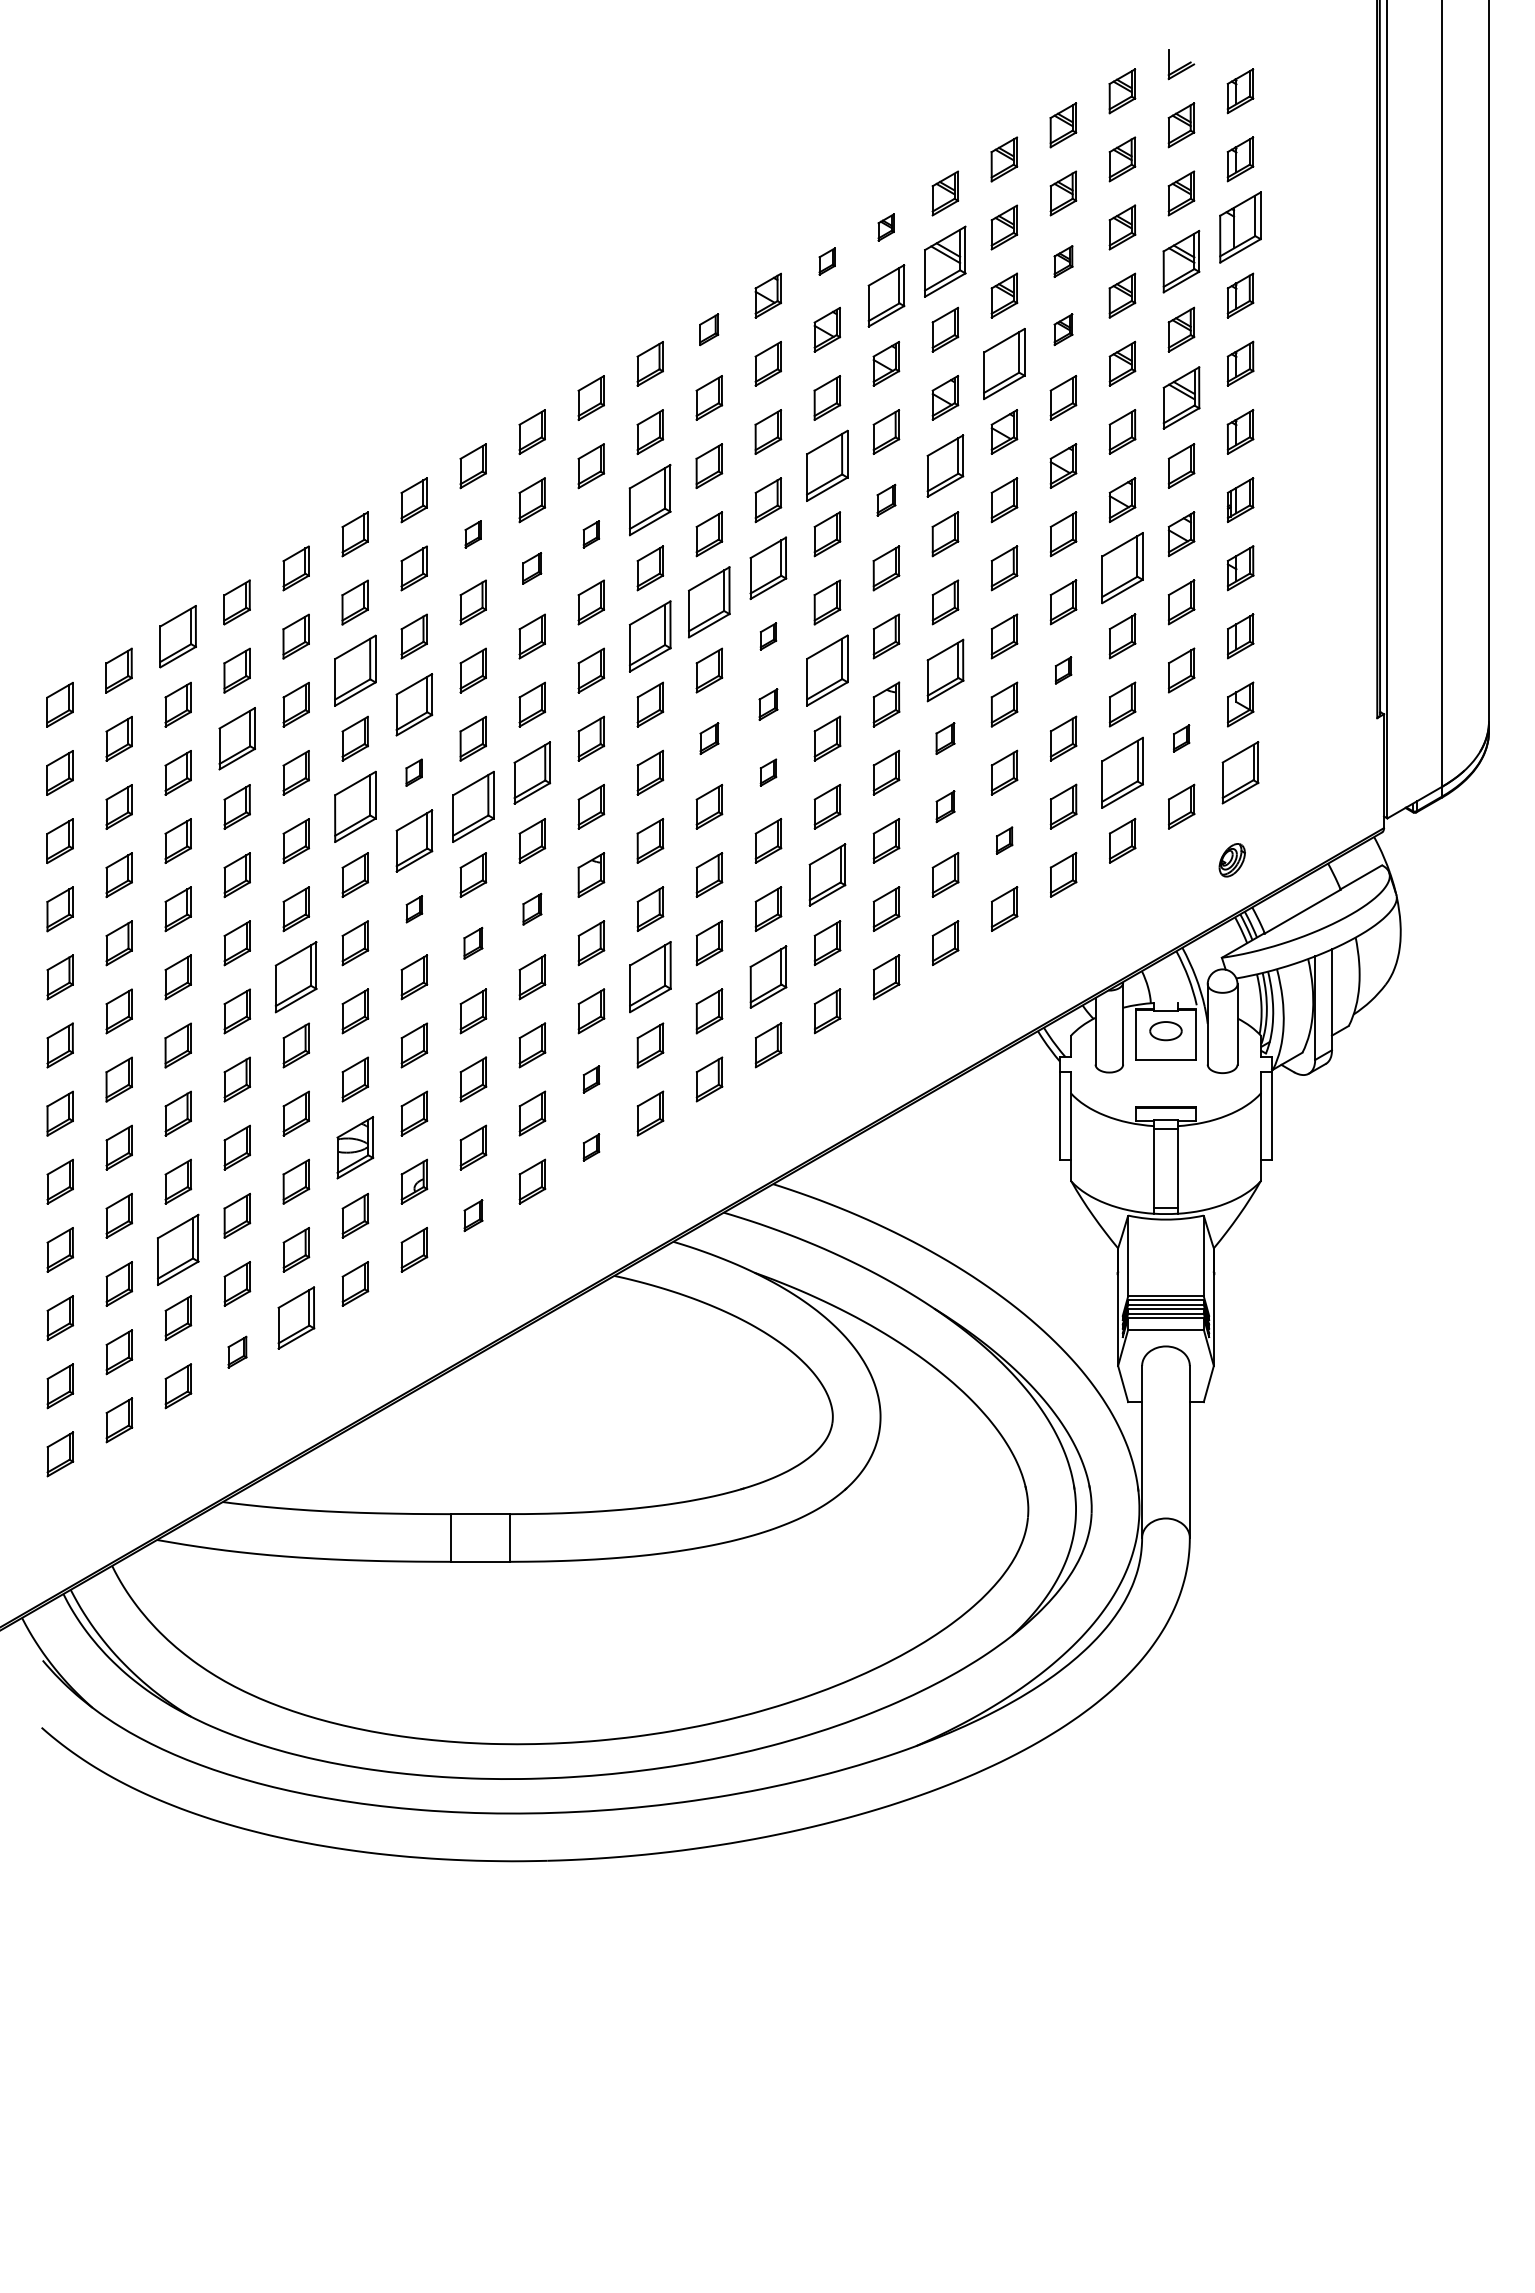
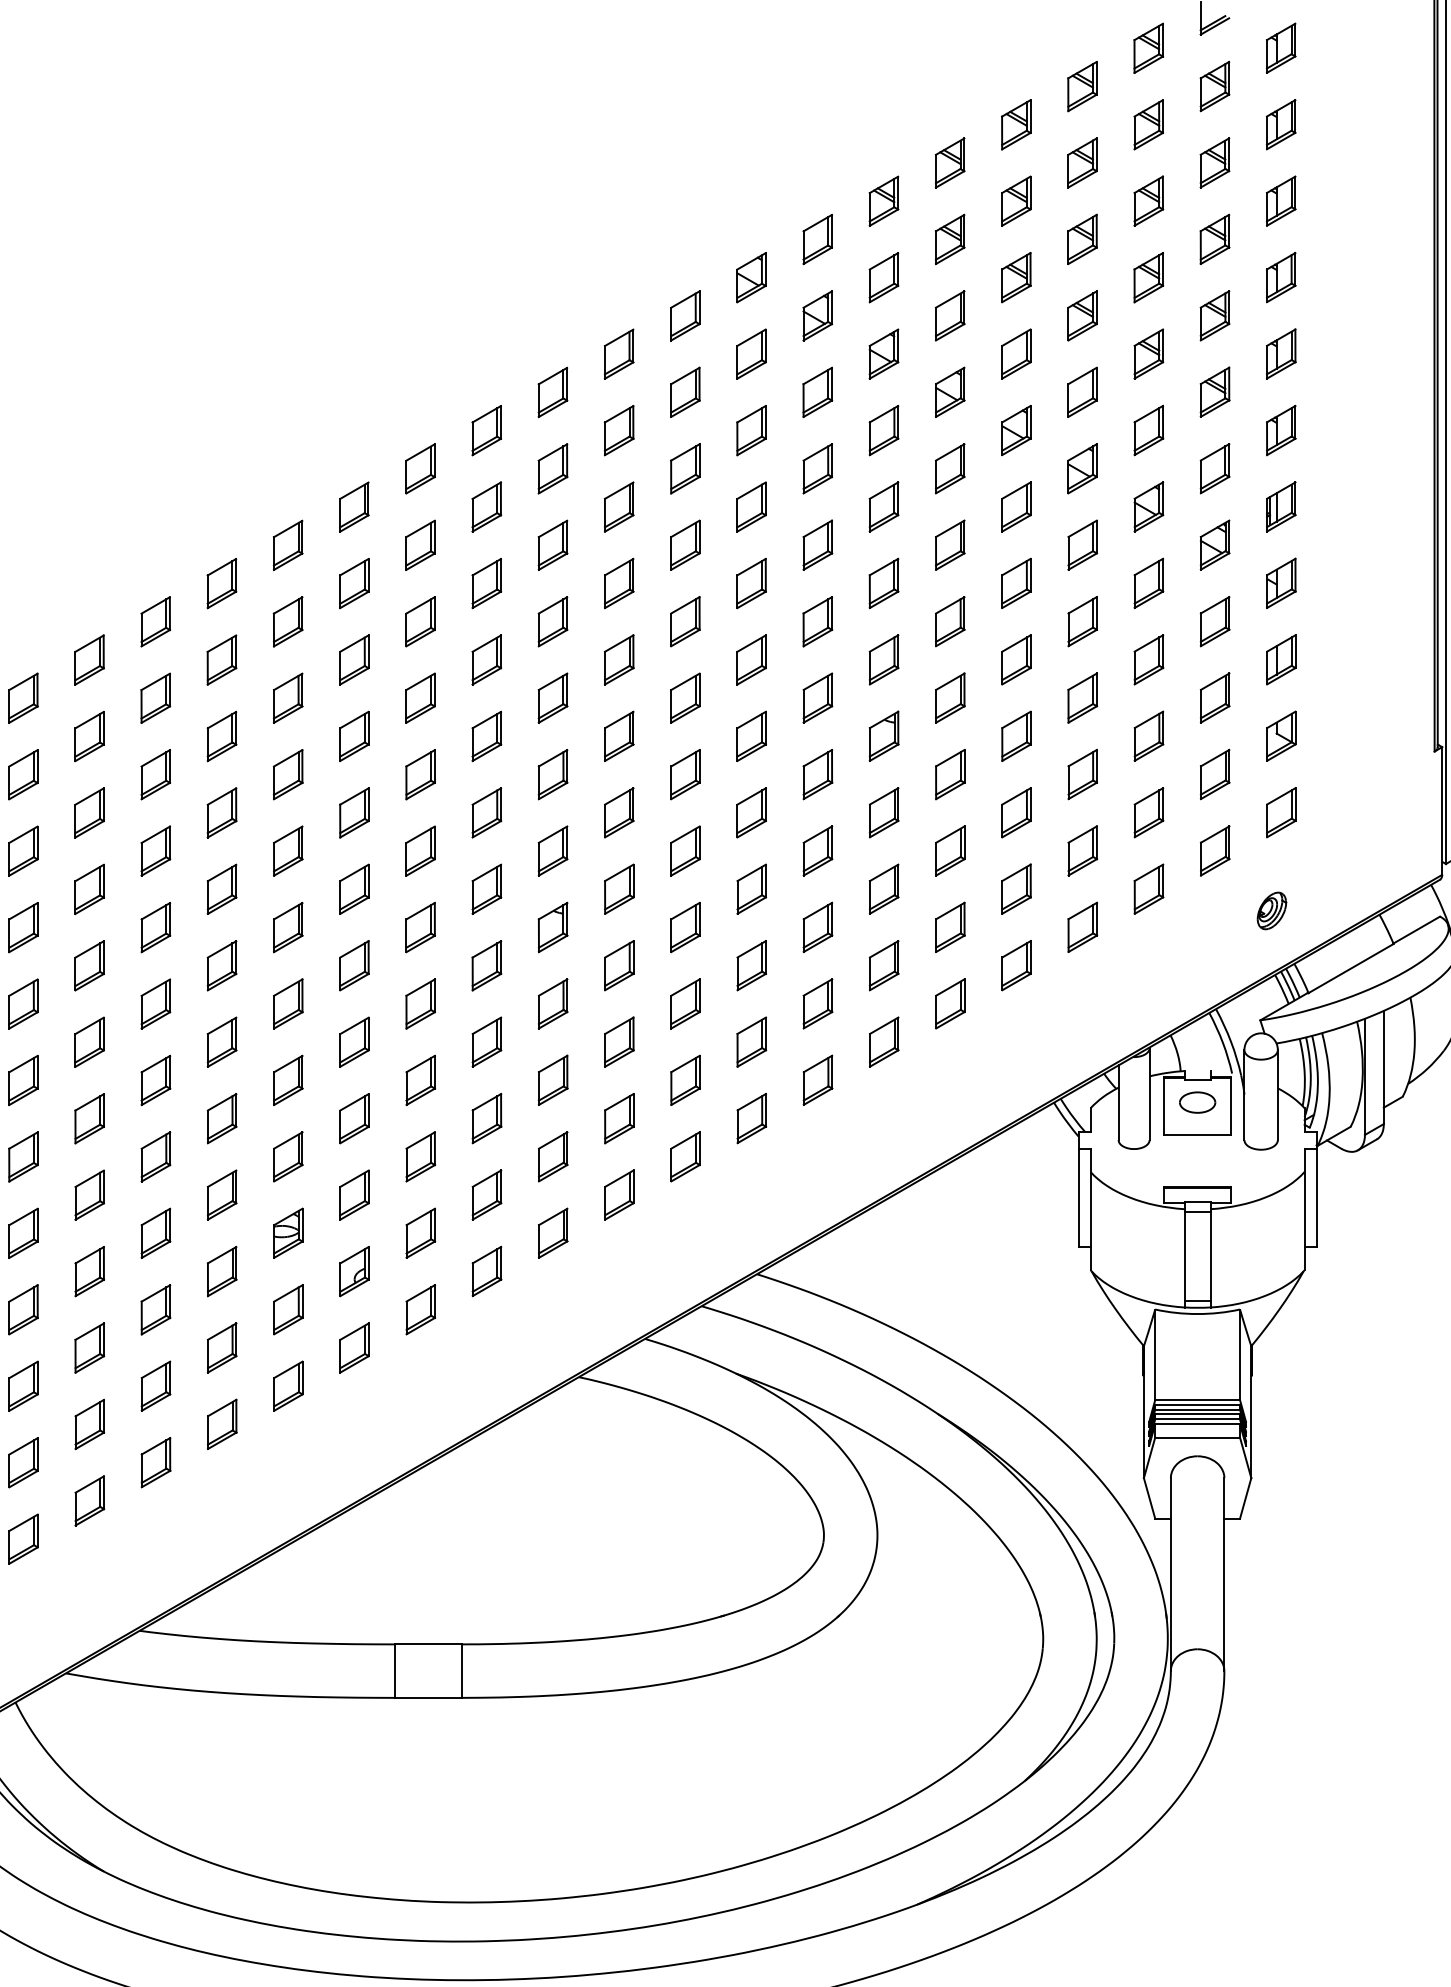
part: (885, 227) -> (882, 201), size x1.67
part: (1240, 227) -> (1281, 201), size x0.62
part: (826, 261) -> (816, 239), size x1.67
part: (945, 261) -> (950, 239), size x0.62
part: (1063, 261) -> (1082, 239), size x1.43
part: (1181, 261) -> (1215, 239), size x0.71
part: (885, 295) -> (882, 277), size x0.71
part: (708, 329) -> (684, 315), size x1.43
part: (1063, 329) -> (1082, 315), size x1.43
part: (1004, 363) -> (1016, 353), size x0.62
part: (1181, 397) -> (1215, 391), size x0.71
part: (945, 465) -> (950, 468), size x0.71
part: (827, 466) -> (817, 469), size x0.62
part: (650, 500) -> (619, 507), size x0.62
part: (886, 500) -> (884, 507), size x1.43
part: (472, 534) -> (419, 545), size x1.67
part: (591, 534) -> (553, 545), size x1.67
part: (531, 568) -> (485, 583), size x1.43
part: (768, 568) -> (751, 583), size x0.71
part: (1122, 568) -> (1148, 583), size x0.62
part: (709, 602) -> (685, 621), size x0.62
part: (177, 636) -> (88, 659), size x0.71
part: (650, 636) -> (619, 659), size x0.62
part: (768, 636) -> (751, 659), size x1.67
part: (354, 670) -> (287, 698), size x0.62
part: (827, 670) -> (817, 698), size x0.62
part: (945, 670) -> (950, 698), size x0.71
part: (1063, 670) -> (1082, 698), size x1.67
part: (413, 704) -> (353, 736), size x0.71
part: (768, 704) -> (751, 736), size x1.43
part: (236, 738) -> (155, 774), size x0.71
part: (709, 738) -> (685, 774), size x1.43
part: (945, 738) -> (950, 774), size x1.43
part: (1181, 738) -> (1215, 774), size x1.67
part: (413, 772) -> (353, 812), size x1.67
part: (532, 772) -> (487, 812), size x0.71
part: (768, 772) -> (751, 812), size x1.67
part: (1122, 772) -> (1148, 812), size x0.62
part: (1240, 772) -> (1281, 812), size x0.71
part: (354, 806) -> (287, 850), size x0.62
part: (472, 806) -> (419, 850), size x0.62
part: (945, 806) -> (950, 850), size x1.43
part: (413, 840) -> (353, 888), size x0.71
part: (1004, 840) -> (1016, 888), size x1.67
part: (827, 874) -> (817, 926), size x0.71
part: (414, 909) -> (354, 966), size x1.67
part: (532, 909) -> (487, 966), size x1.43
part: (473, 943) -> (420, 1004), size x1.43
part: (296, 977) -> (222, 1042), size x0.62
part: (650, 977) -> (619, 1042), size x0.62
part: (768, 977) -> (751, 1042), size x0.71
part: (591, 1079) -> (553, 1156), size x1.67
part: (355, 1147) -> (288, 1233), size x0.71
part: (591, 1147) -> (553, 1233), size x1.67
part: (473, 1215) -> (420, 1309), size x1.43
part: (178, 1249) -> (89, 1347), size x0.62
part: (296, 1317) -> (222, 1423), size x0.71
part: (237, 1352) -> (156, 1463), size x1.43

